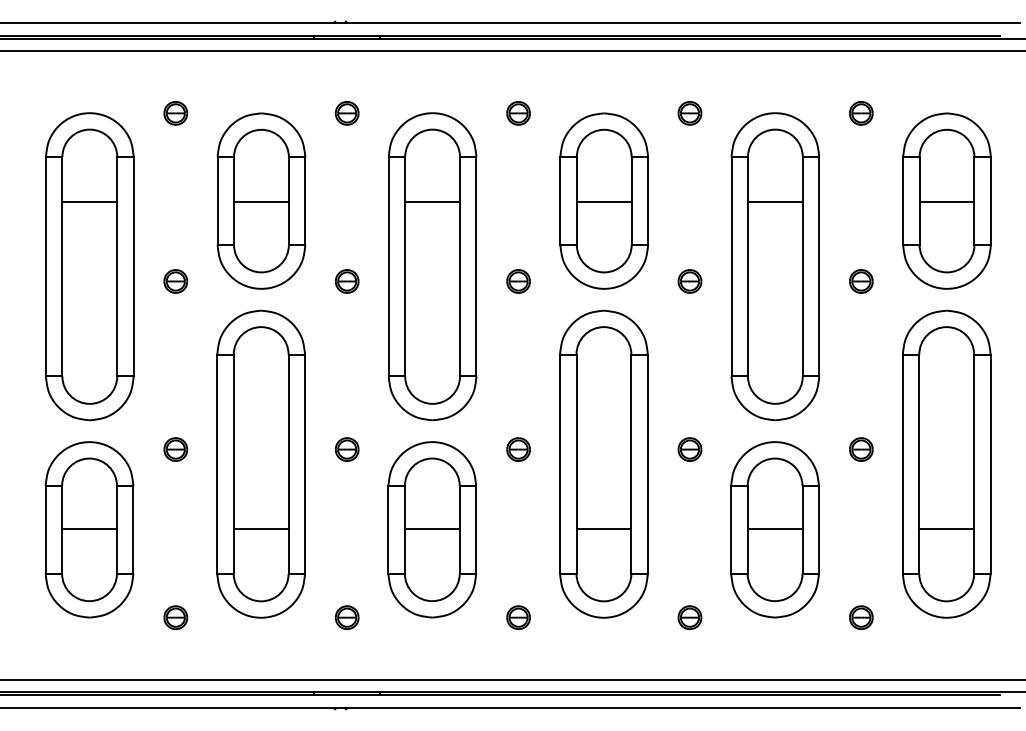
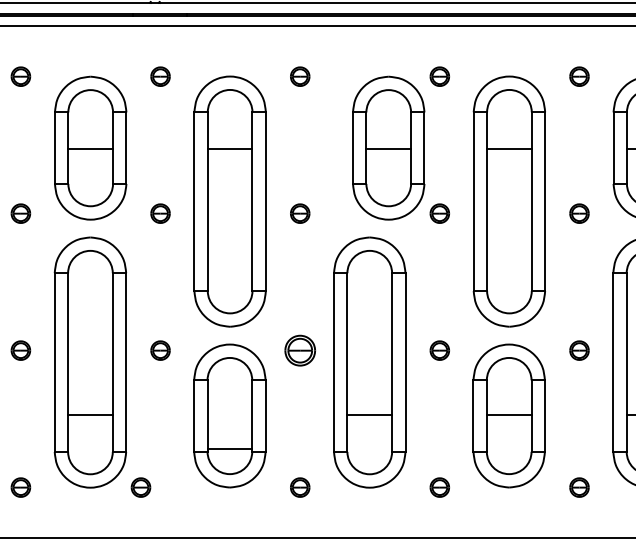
part: (603, 200) -> (388, 147), moved
part: (518, 449) -> (300, 350), size x1.6
line: (431, 528) -> (229, 449), moved
part: (346, 617) -> (140, 487), moved

